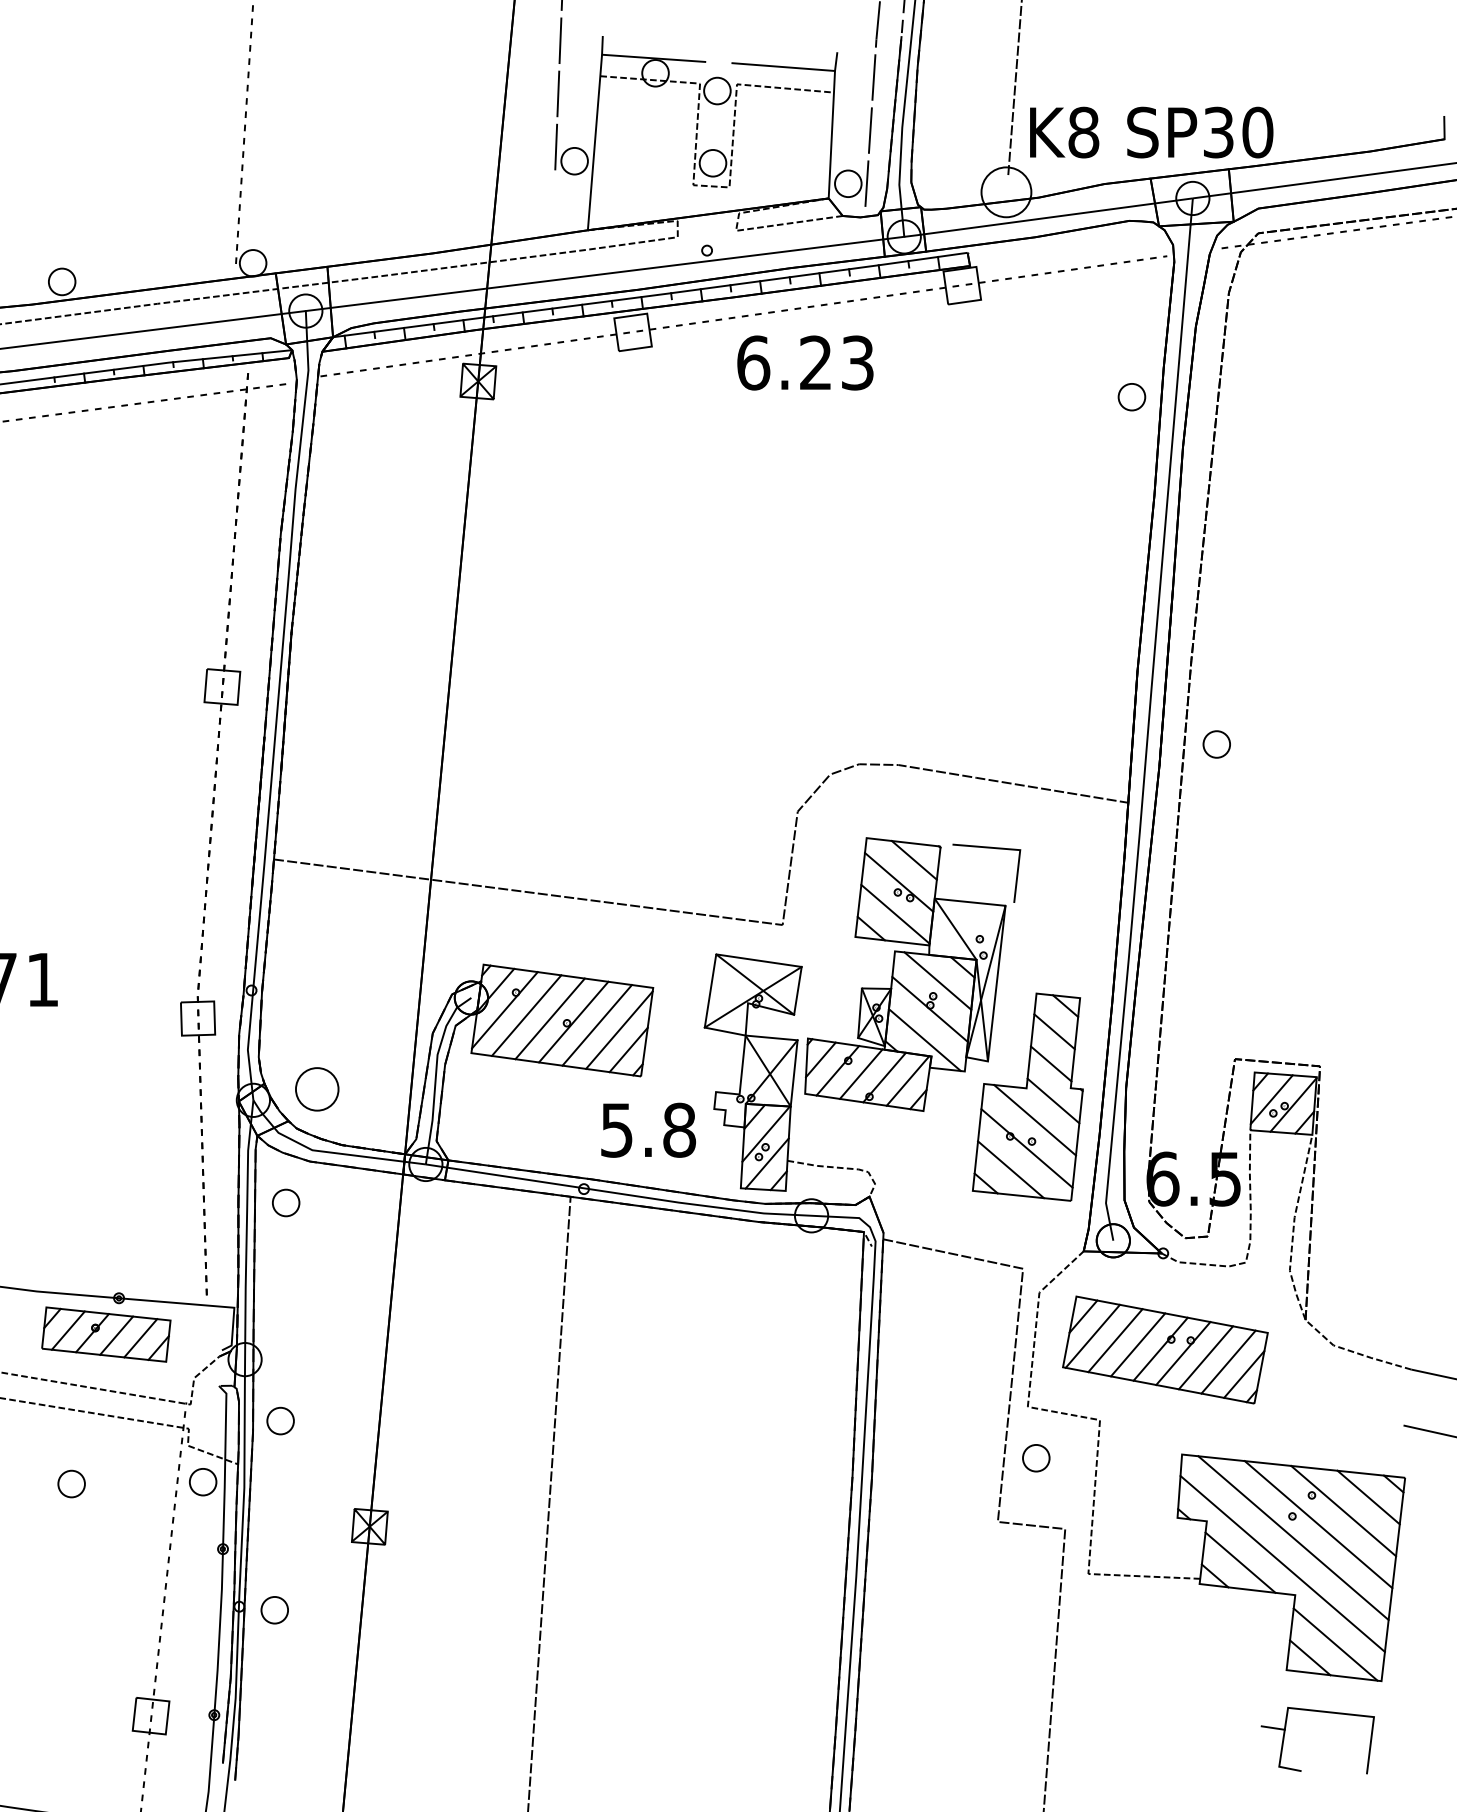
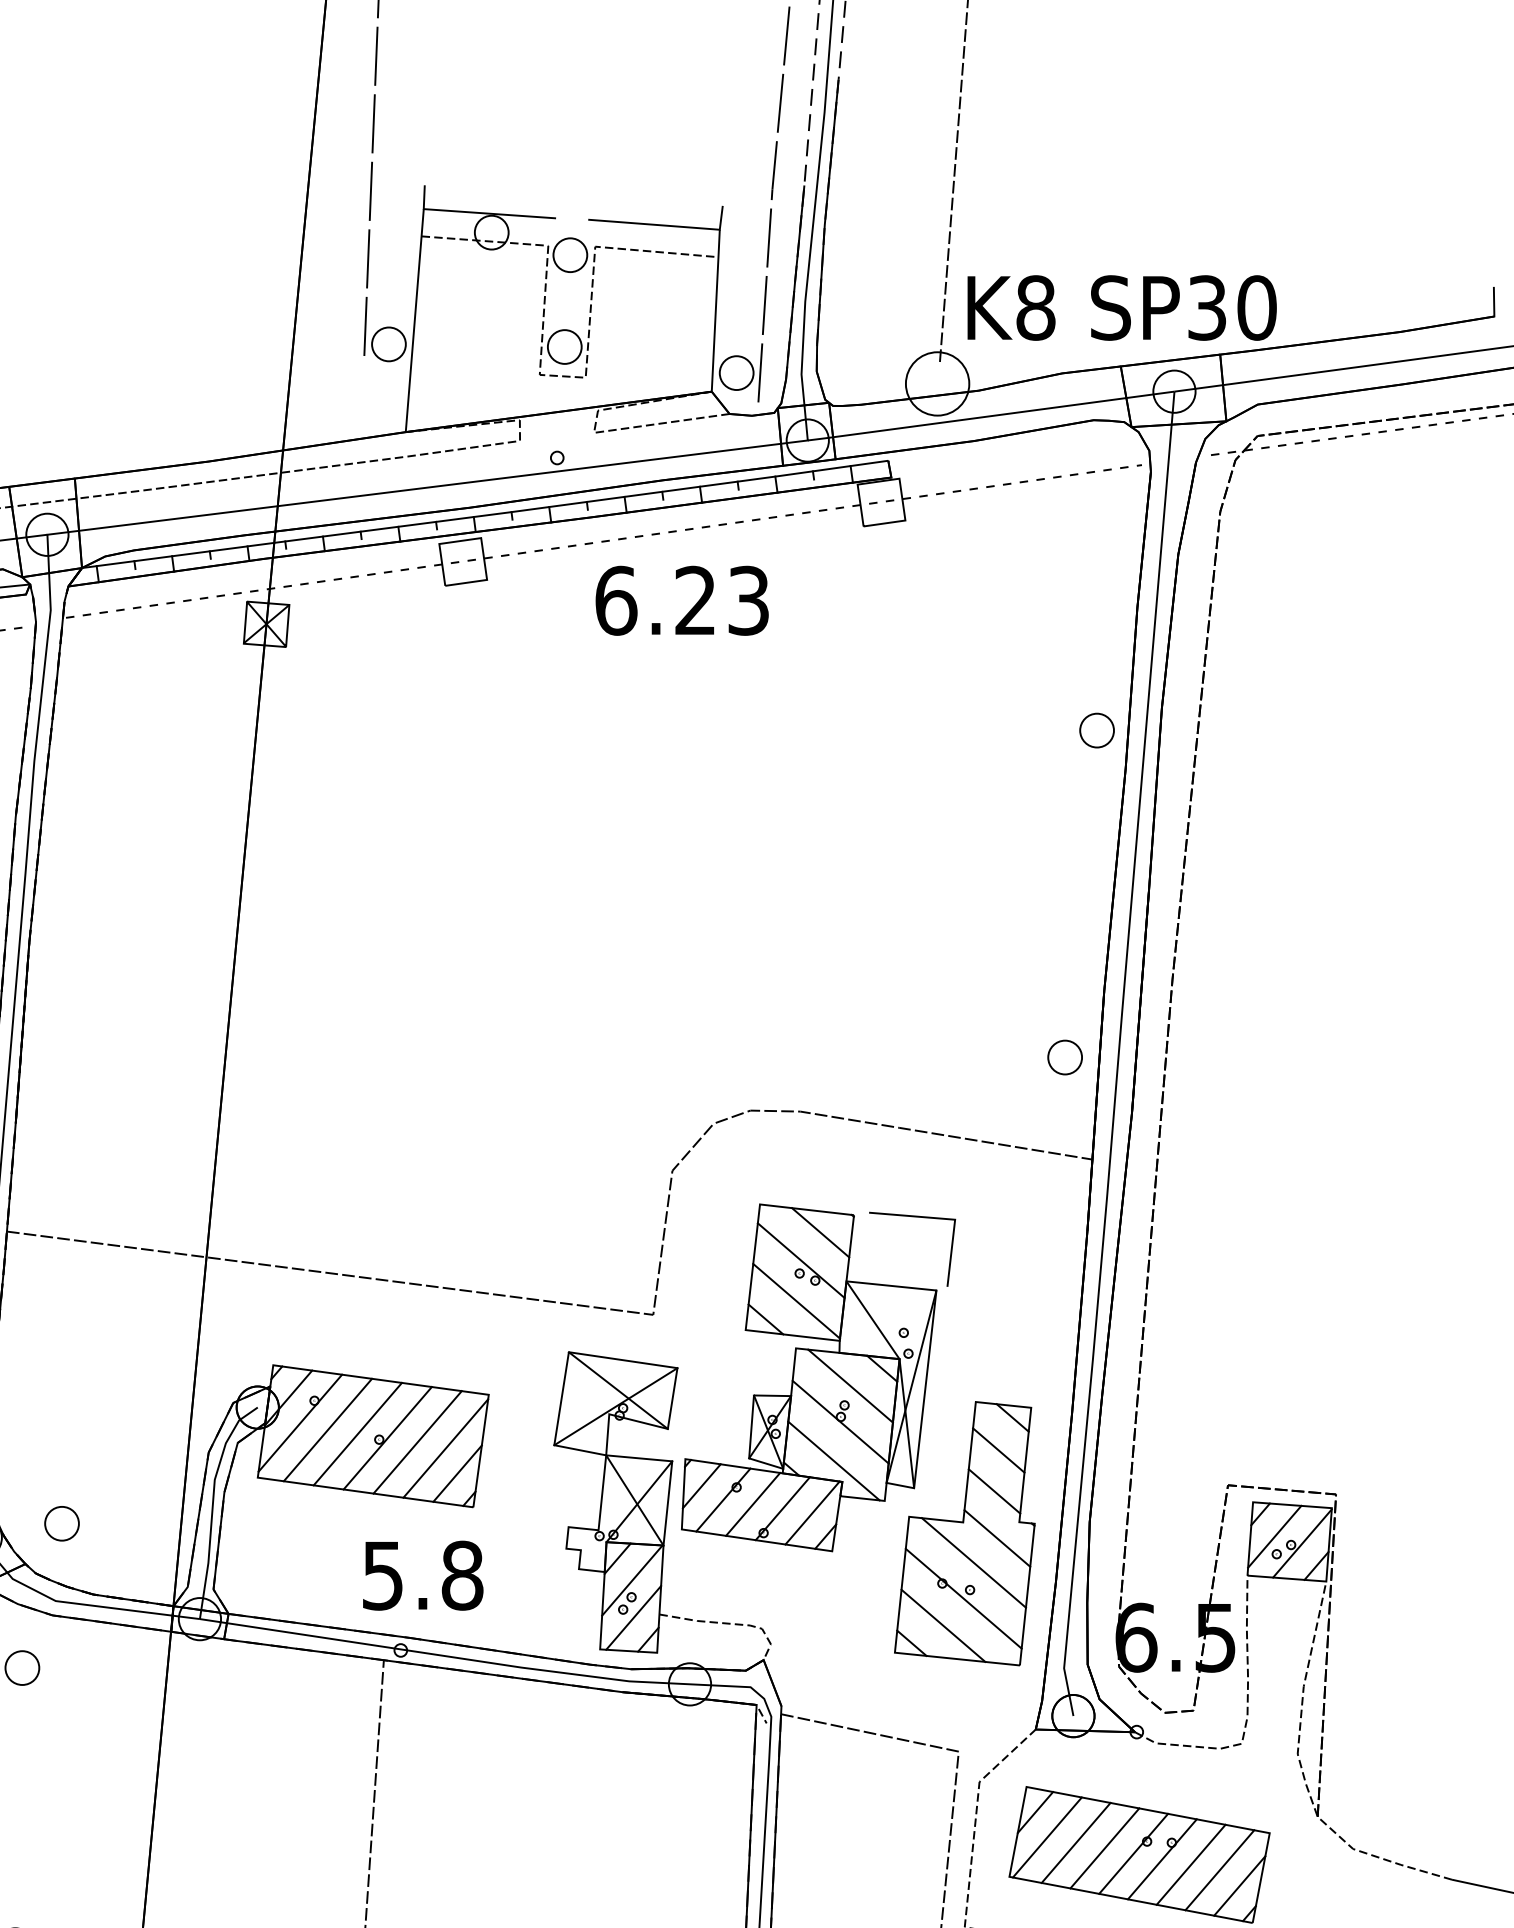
part: (1131, 397) -> (1096, 731), moved
part: (1216, 744) -> (1064, 1057), moved
part: (317, 1089) -> (62, 1523), size x0.62
text: (648, 1129) -> (423, 1574), moved

